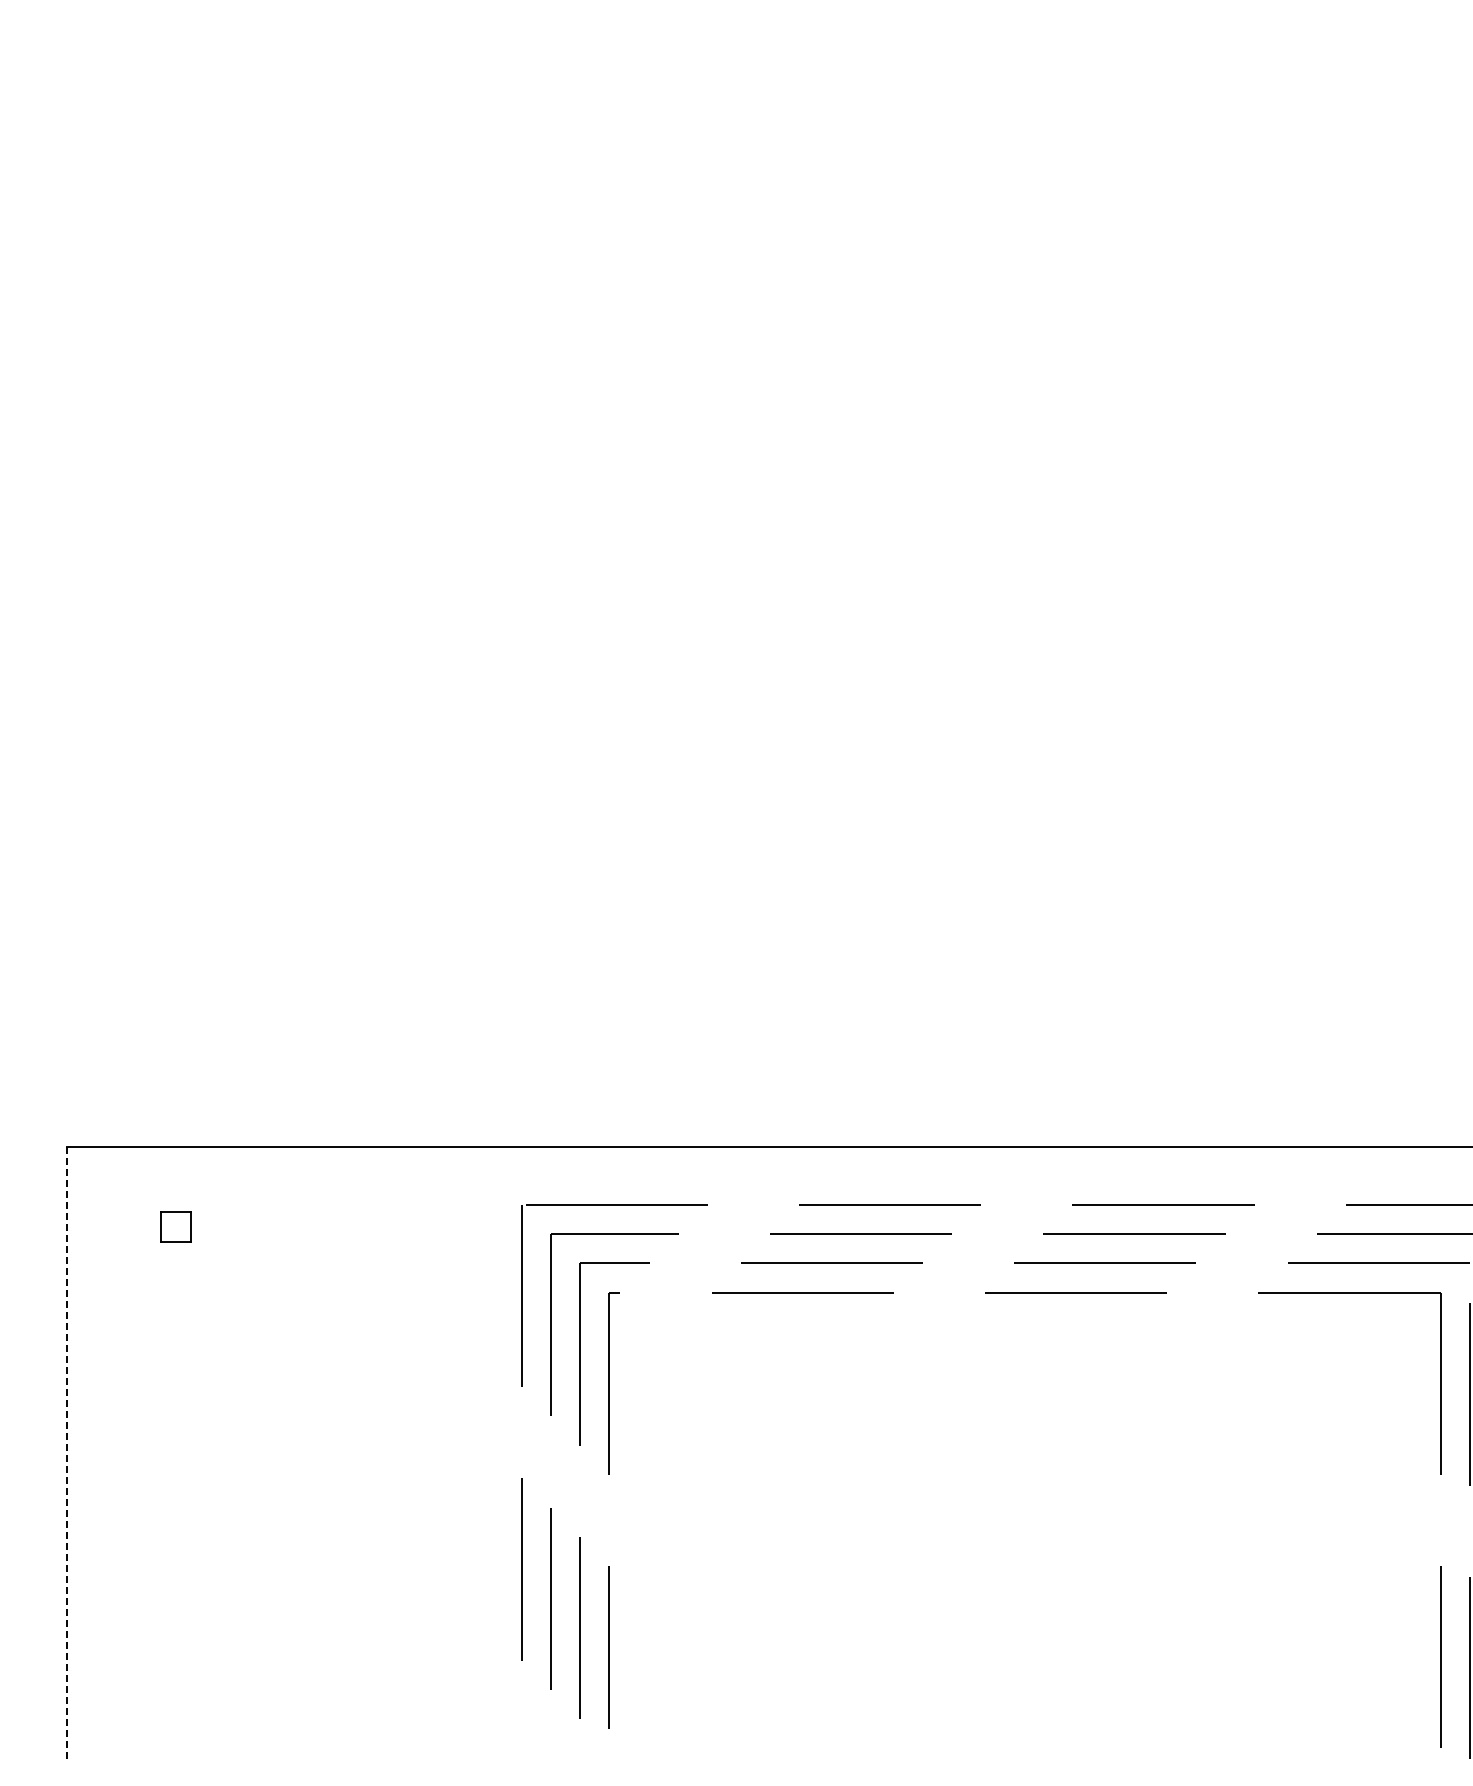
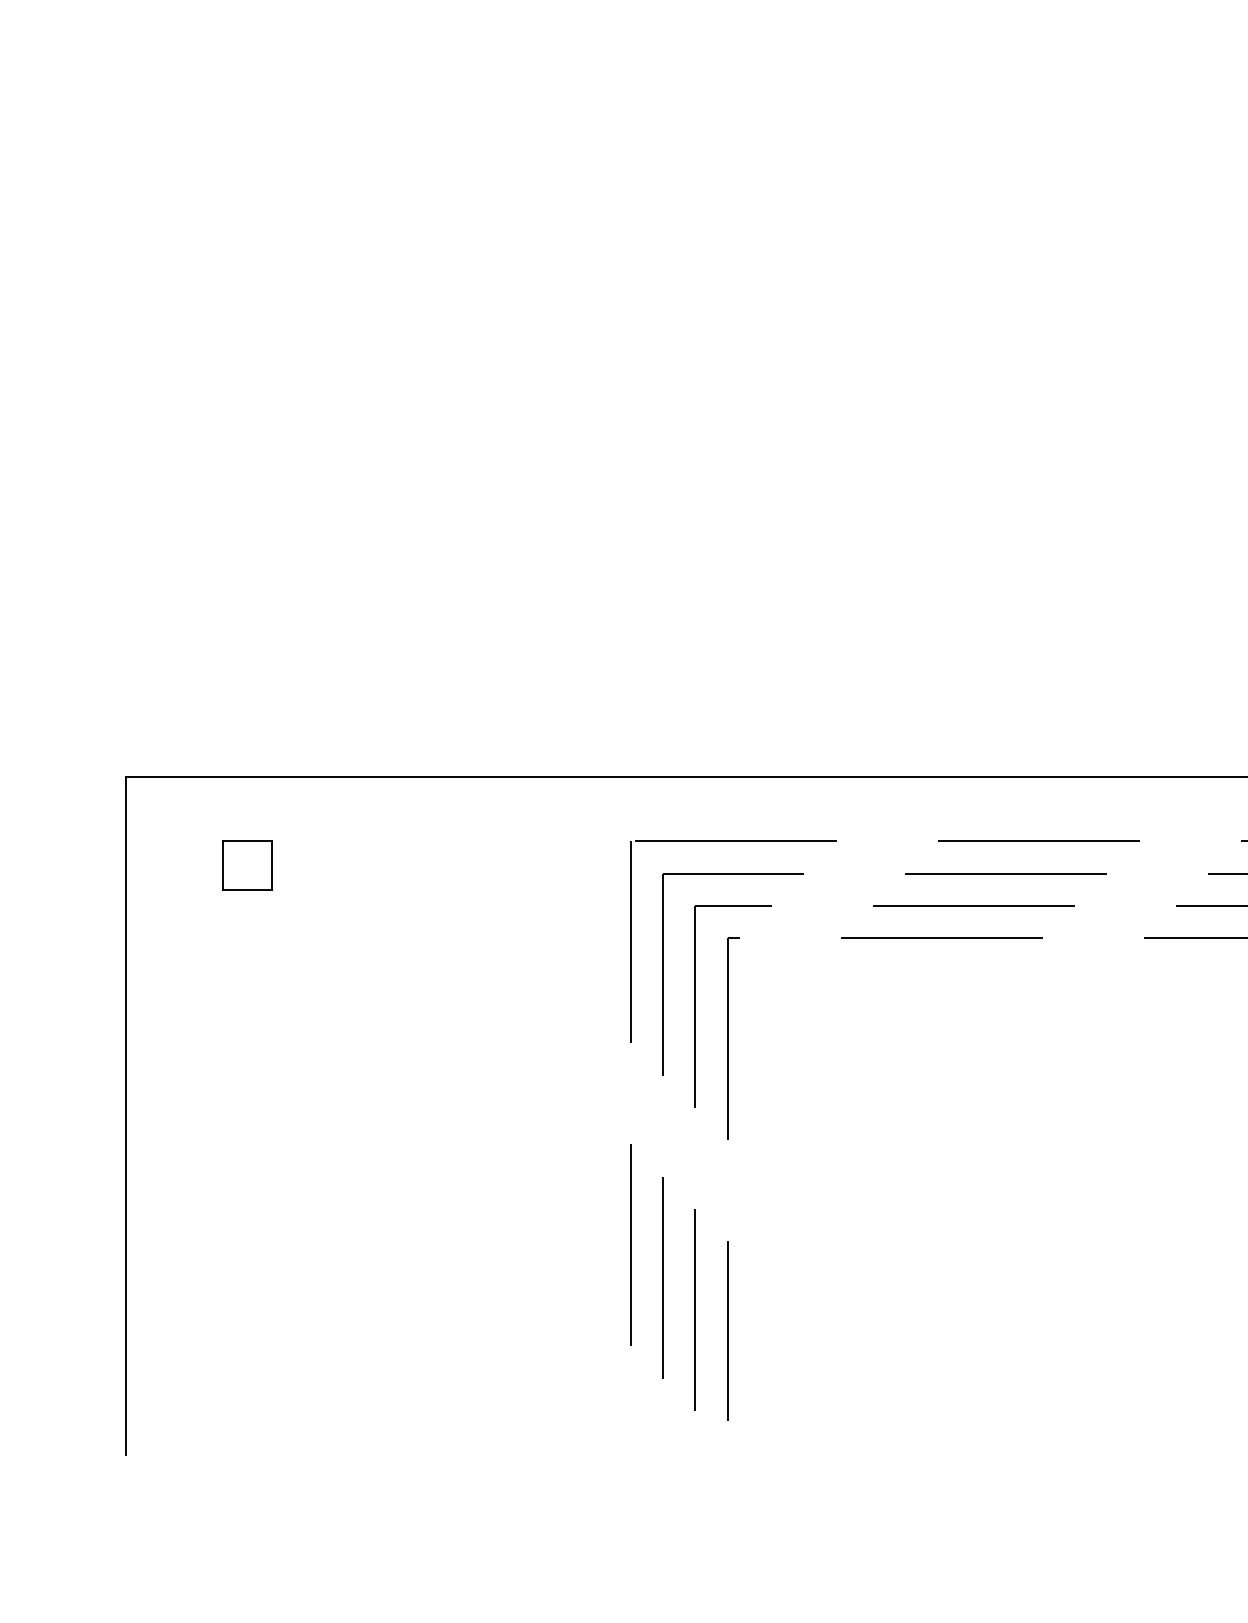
part: (175, 1226) -> (246, 865), size x1.43
line: (66, 1453) -> (126, 1116), dashed -> solid

